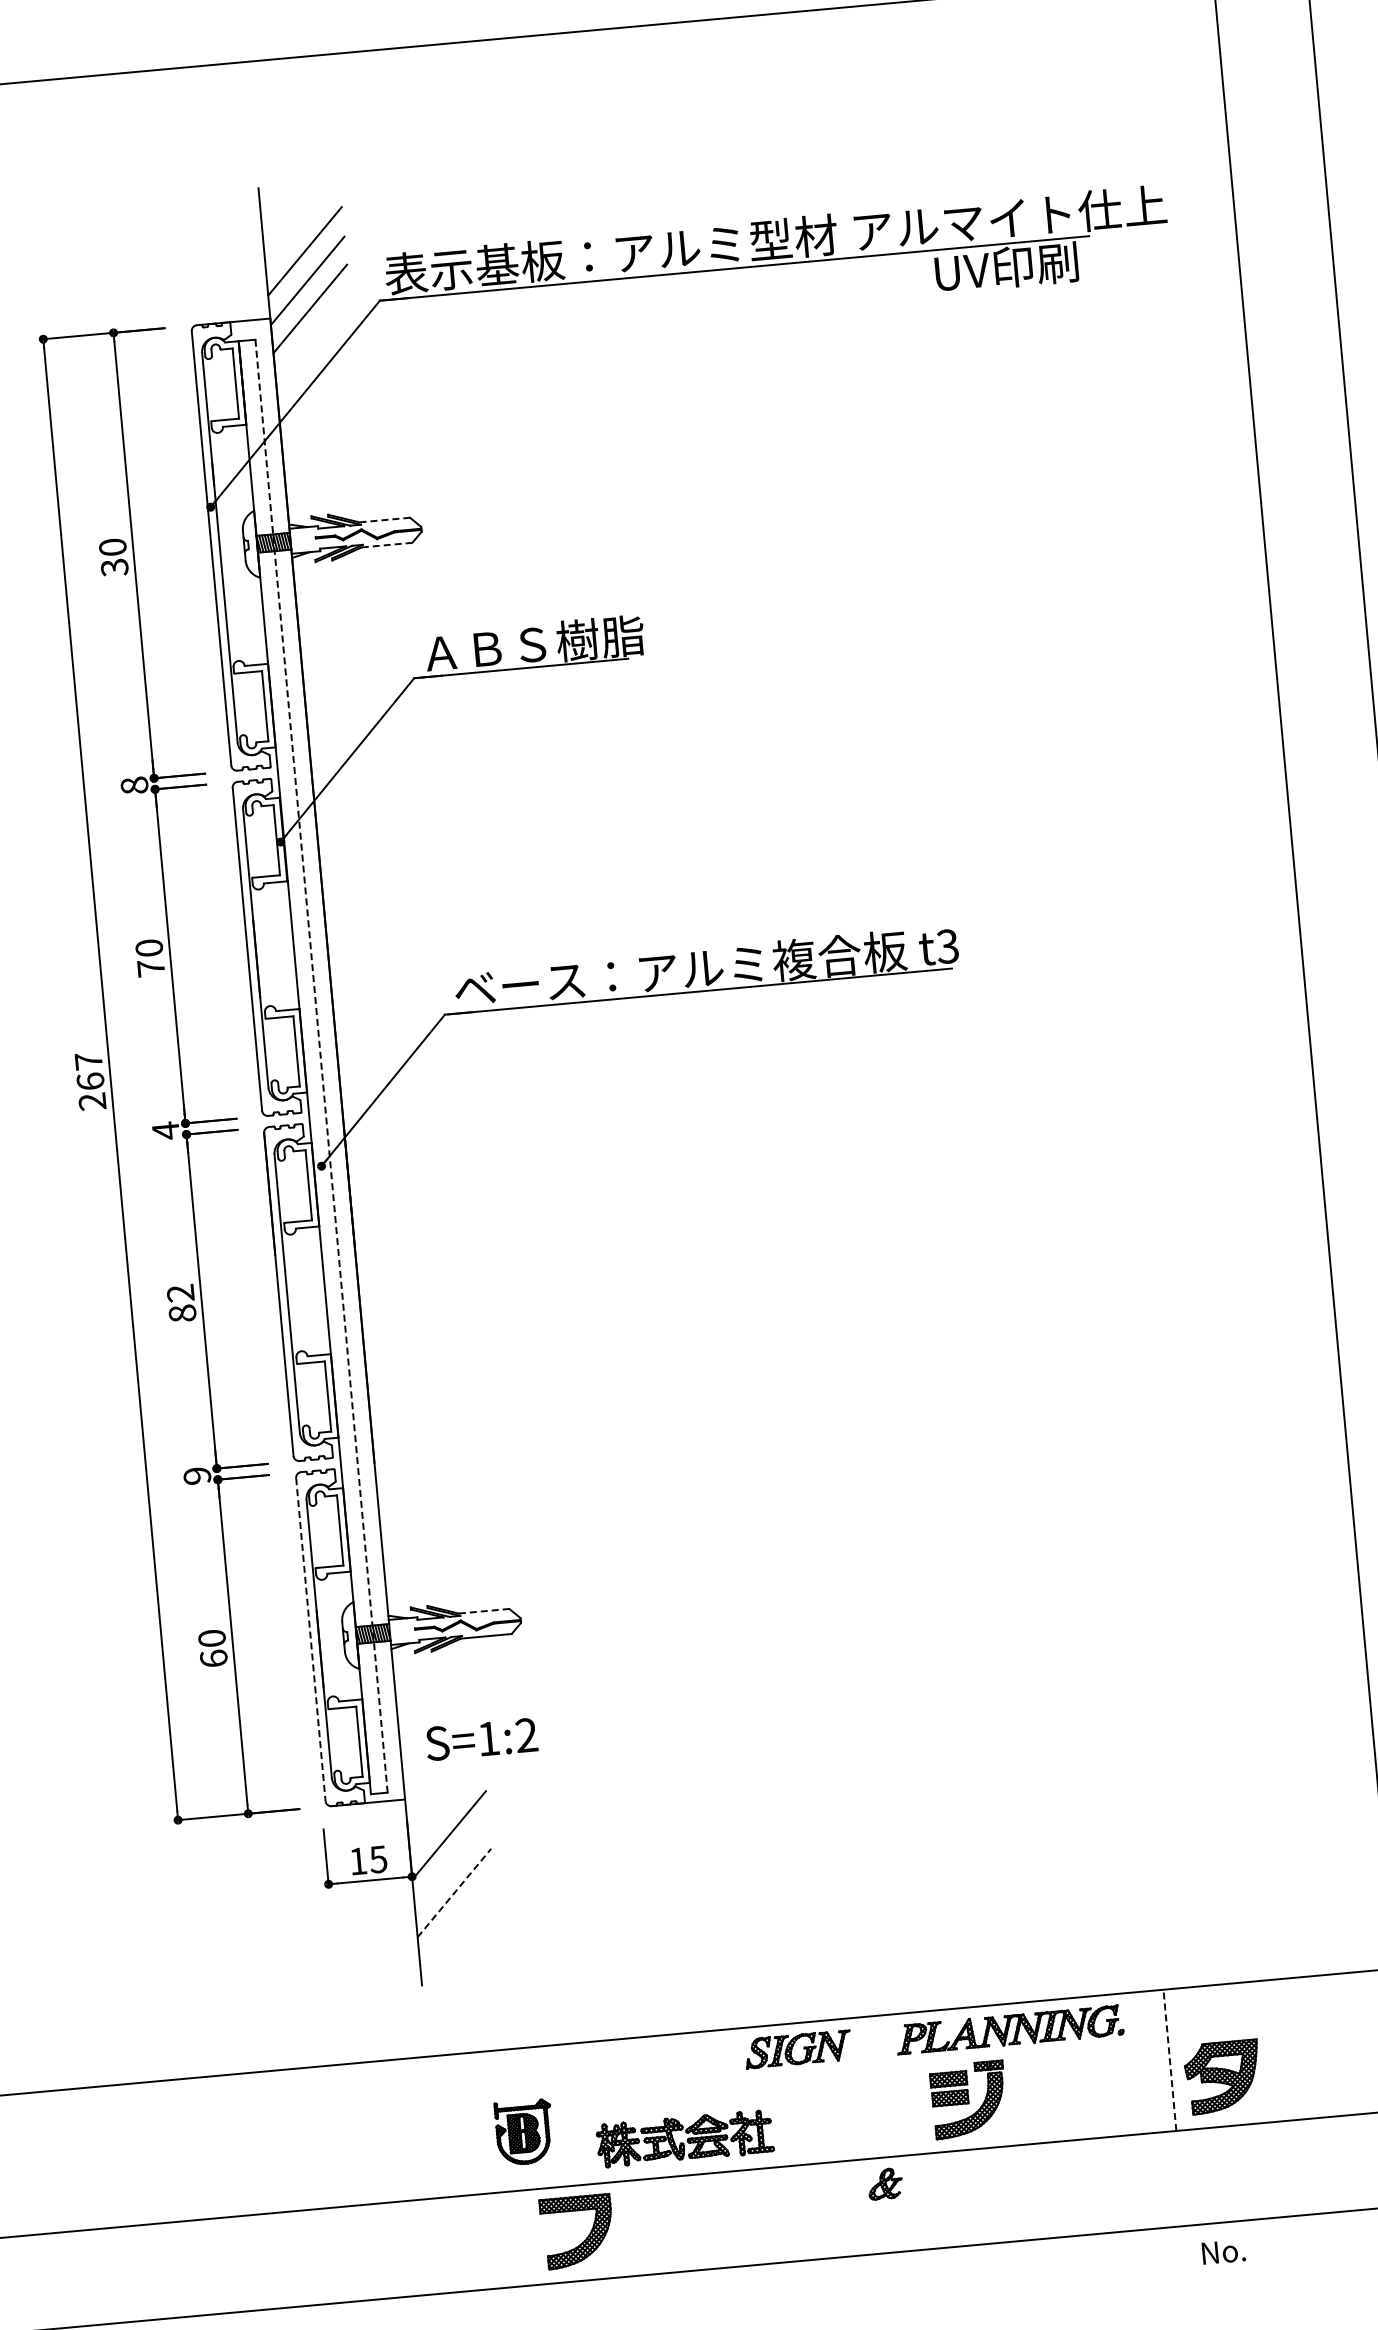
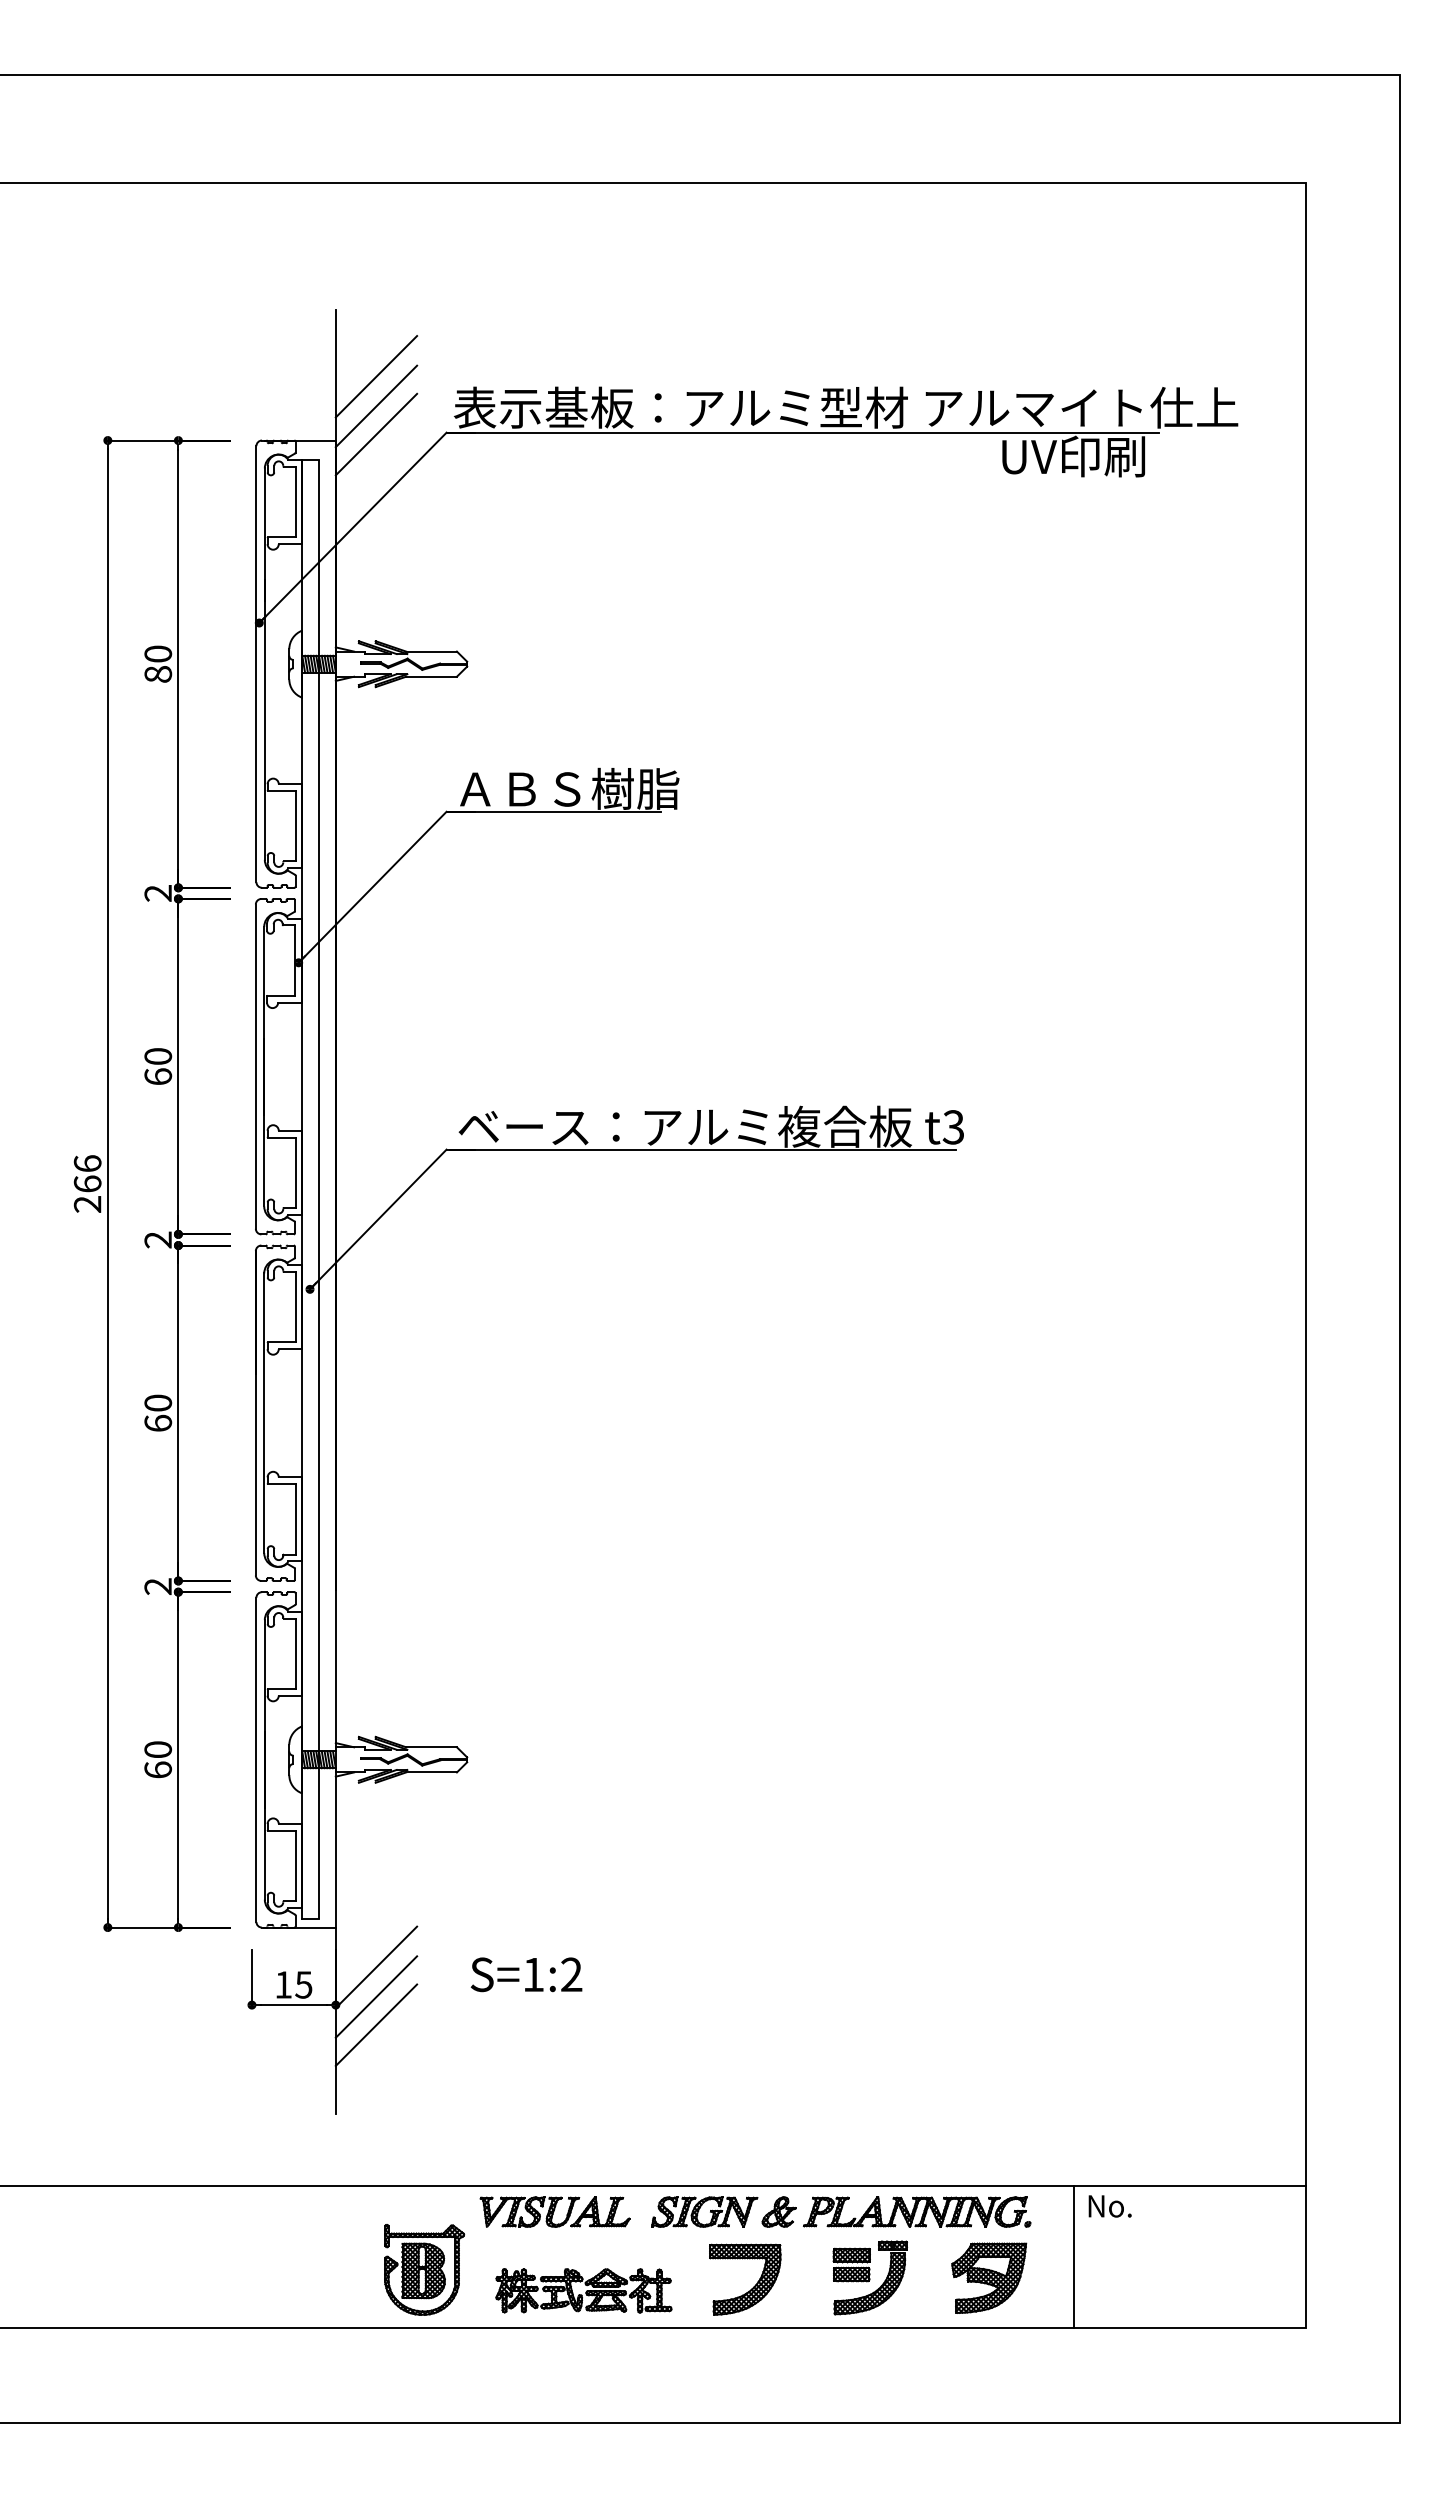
line: (385, 519) -> (432, 651), dashed -> solid
line: (388, 544) -> (432, 676), dashed -> solid
text: (113, 567) -> (157, 674), 30 -> 80
text: (134, 784) -> (158, 892), 8 -> 2
text: (151, 967) -> (158, 1076), 70 -> 60
text: (88, 1061) -> (87, 1163), 267 -> 266
line: (322, 1067) -> (319, 1191), dashed -> solid
text: (165, 1131) -> (157, 1240), 4 -> 2
text: (181, 1302) -> (158, 1412), 82 -> 60
text: (197, 1475) -> (158, 1586), 9 -> 2
line: (485, 1611) -> (432, 1747), dashed -> solid
line: (310, 1640) -> (256, 1760), dashed -> solid
text: (481, 1739) -> (526, 1974), moved
line: (451, 1864) -> (376, 1996), added
line: (454, 1893) -> (376, 2025), dashed -> solid
line: (1169, 2060) -> (1073, 2256), dashed -> solid
part: (648, 2062) -> (554, 2211), added
part: (1223, 2076) -> (989, 2277), moved
part: (524, 2131) -> (424, 2269), size x1.43
part: (884, 2183) -> (778, 2211), moved
part: (586, 2237) -> (753, 2286), moved
text: (1223, 2252) -> (1109, 2206), moved

